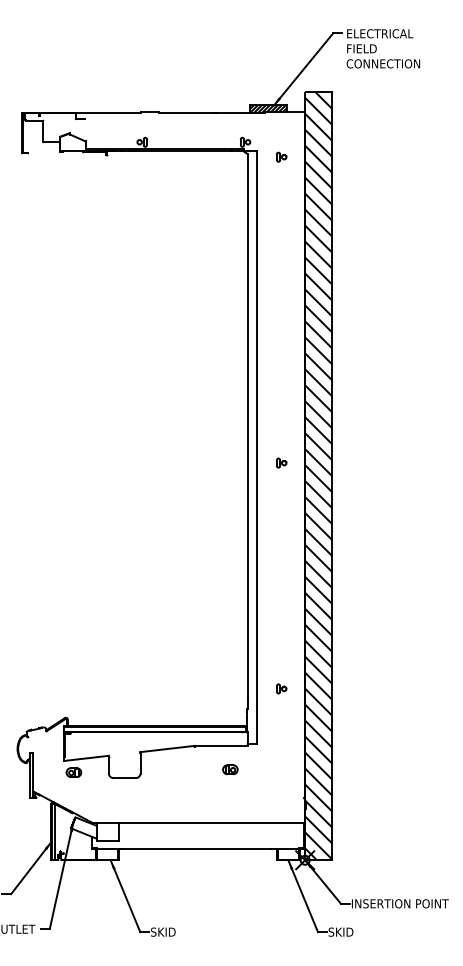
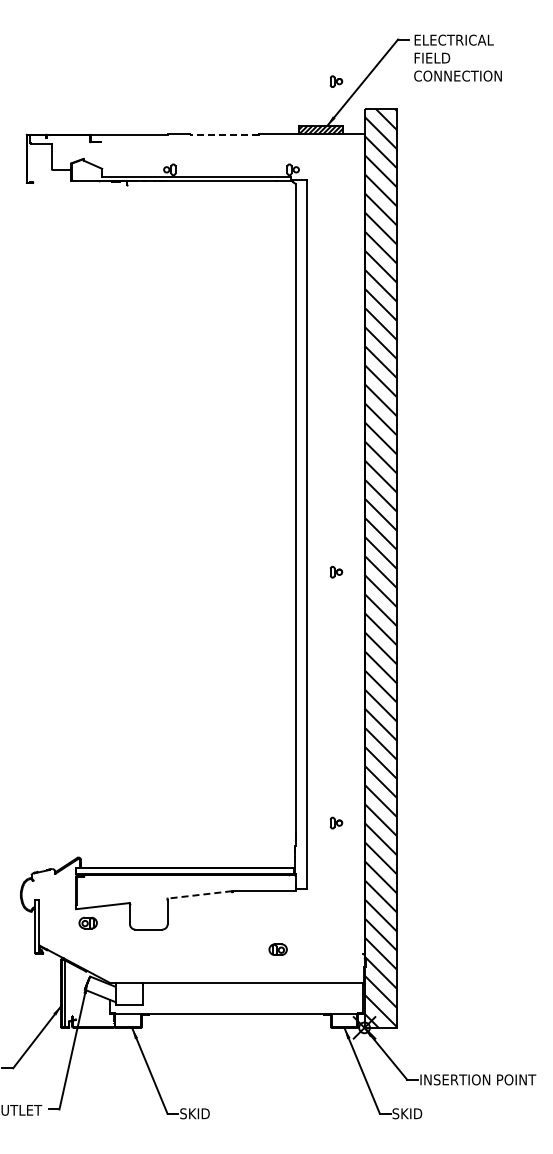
line: (187, 113) -> (224, 135), solid -> dashed
part: (281, 157) -> (336, 81), moved
part: (281, 462) -> (336, 571), moved
line: (167, 748) -> (199, 894), solid -> dashed
part: (229, 769) -> (277, 949), moved

